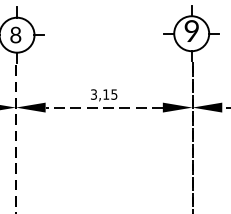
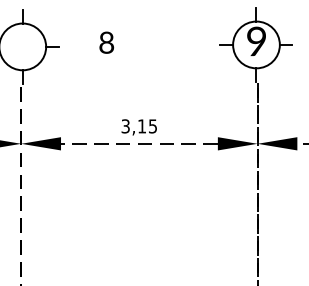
text: (15, 34) -> (106, 41), moved

